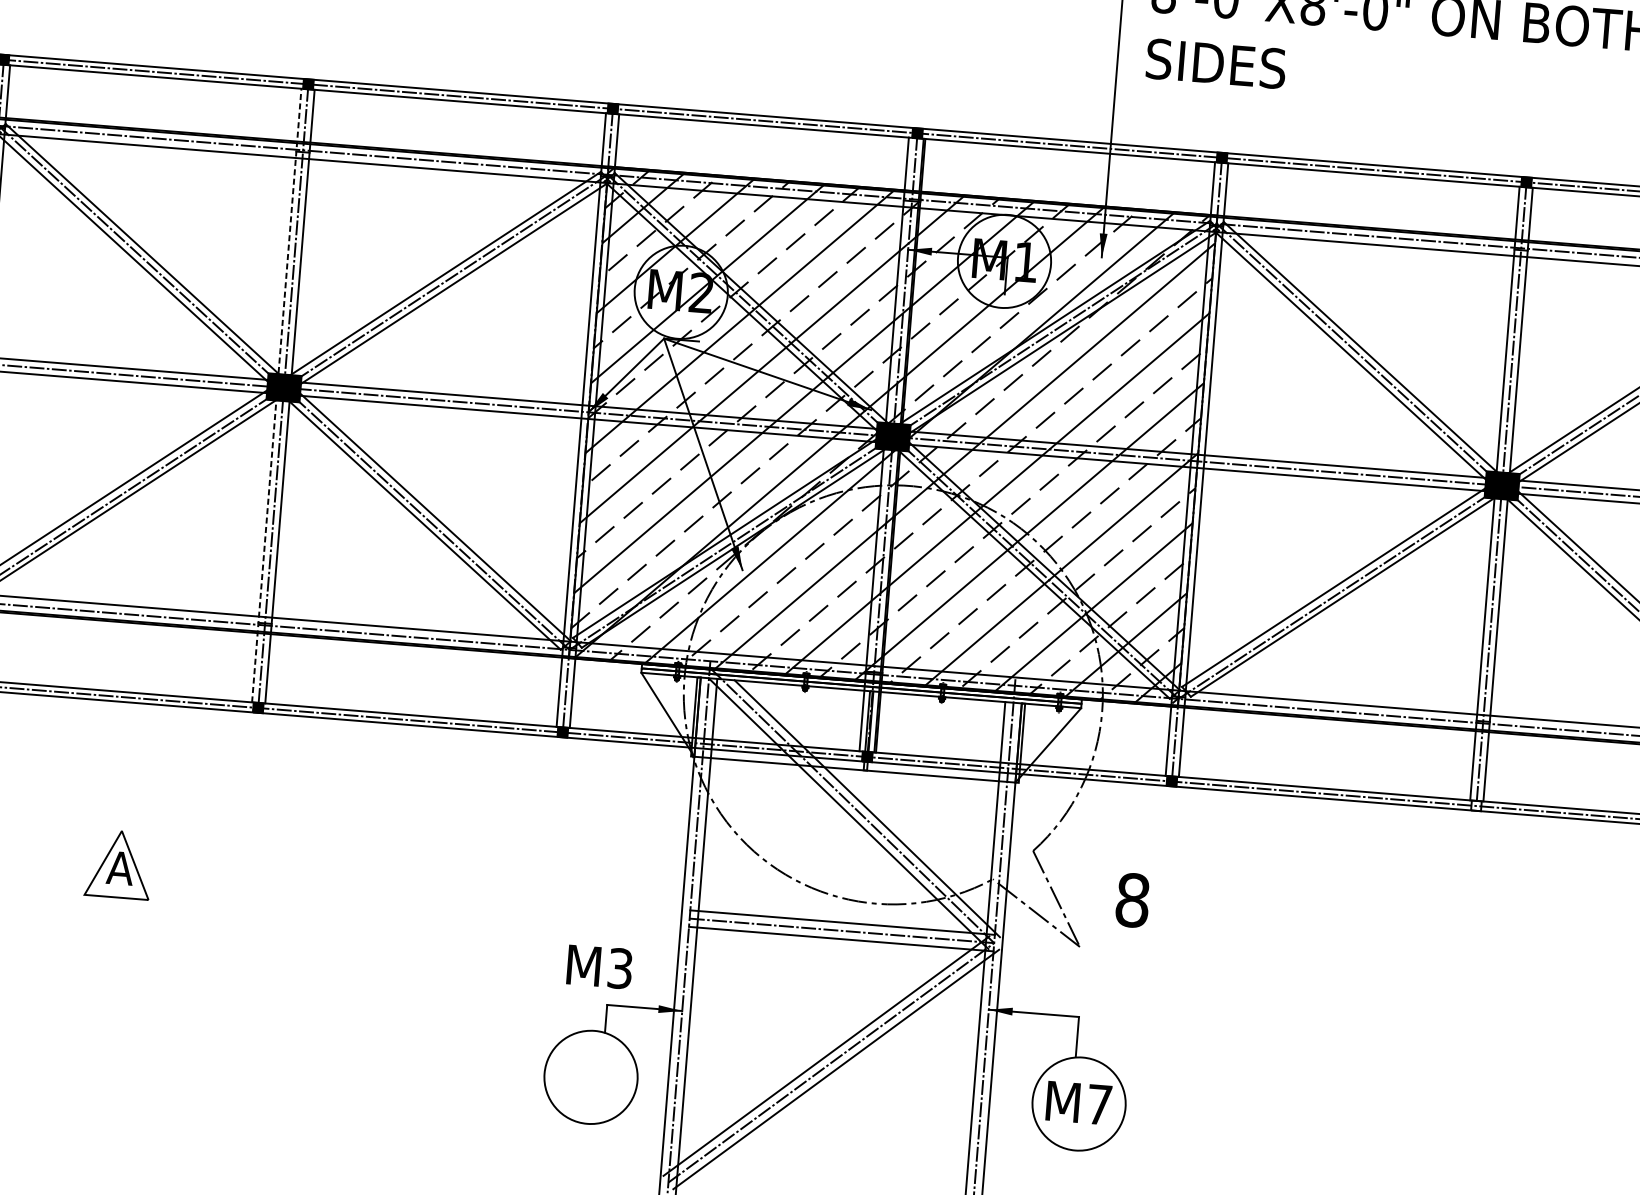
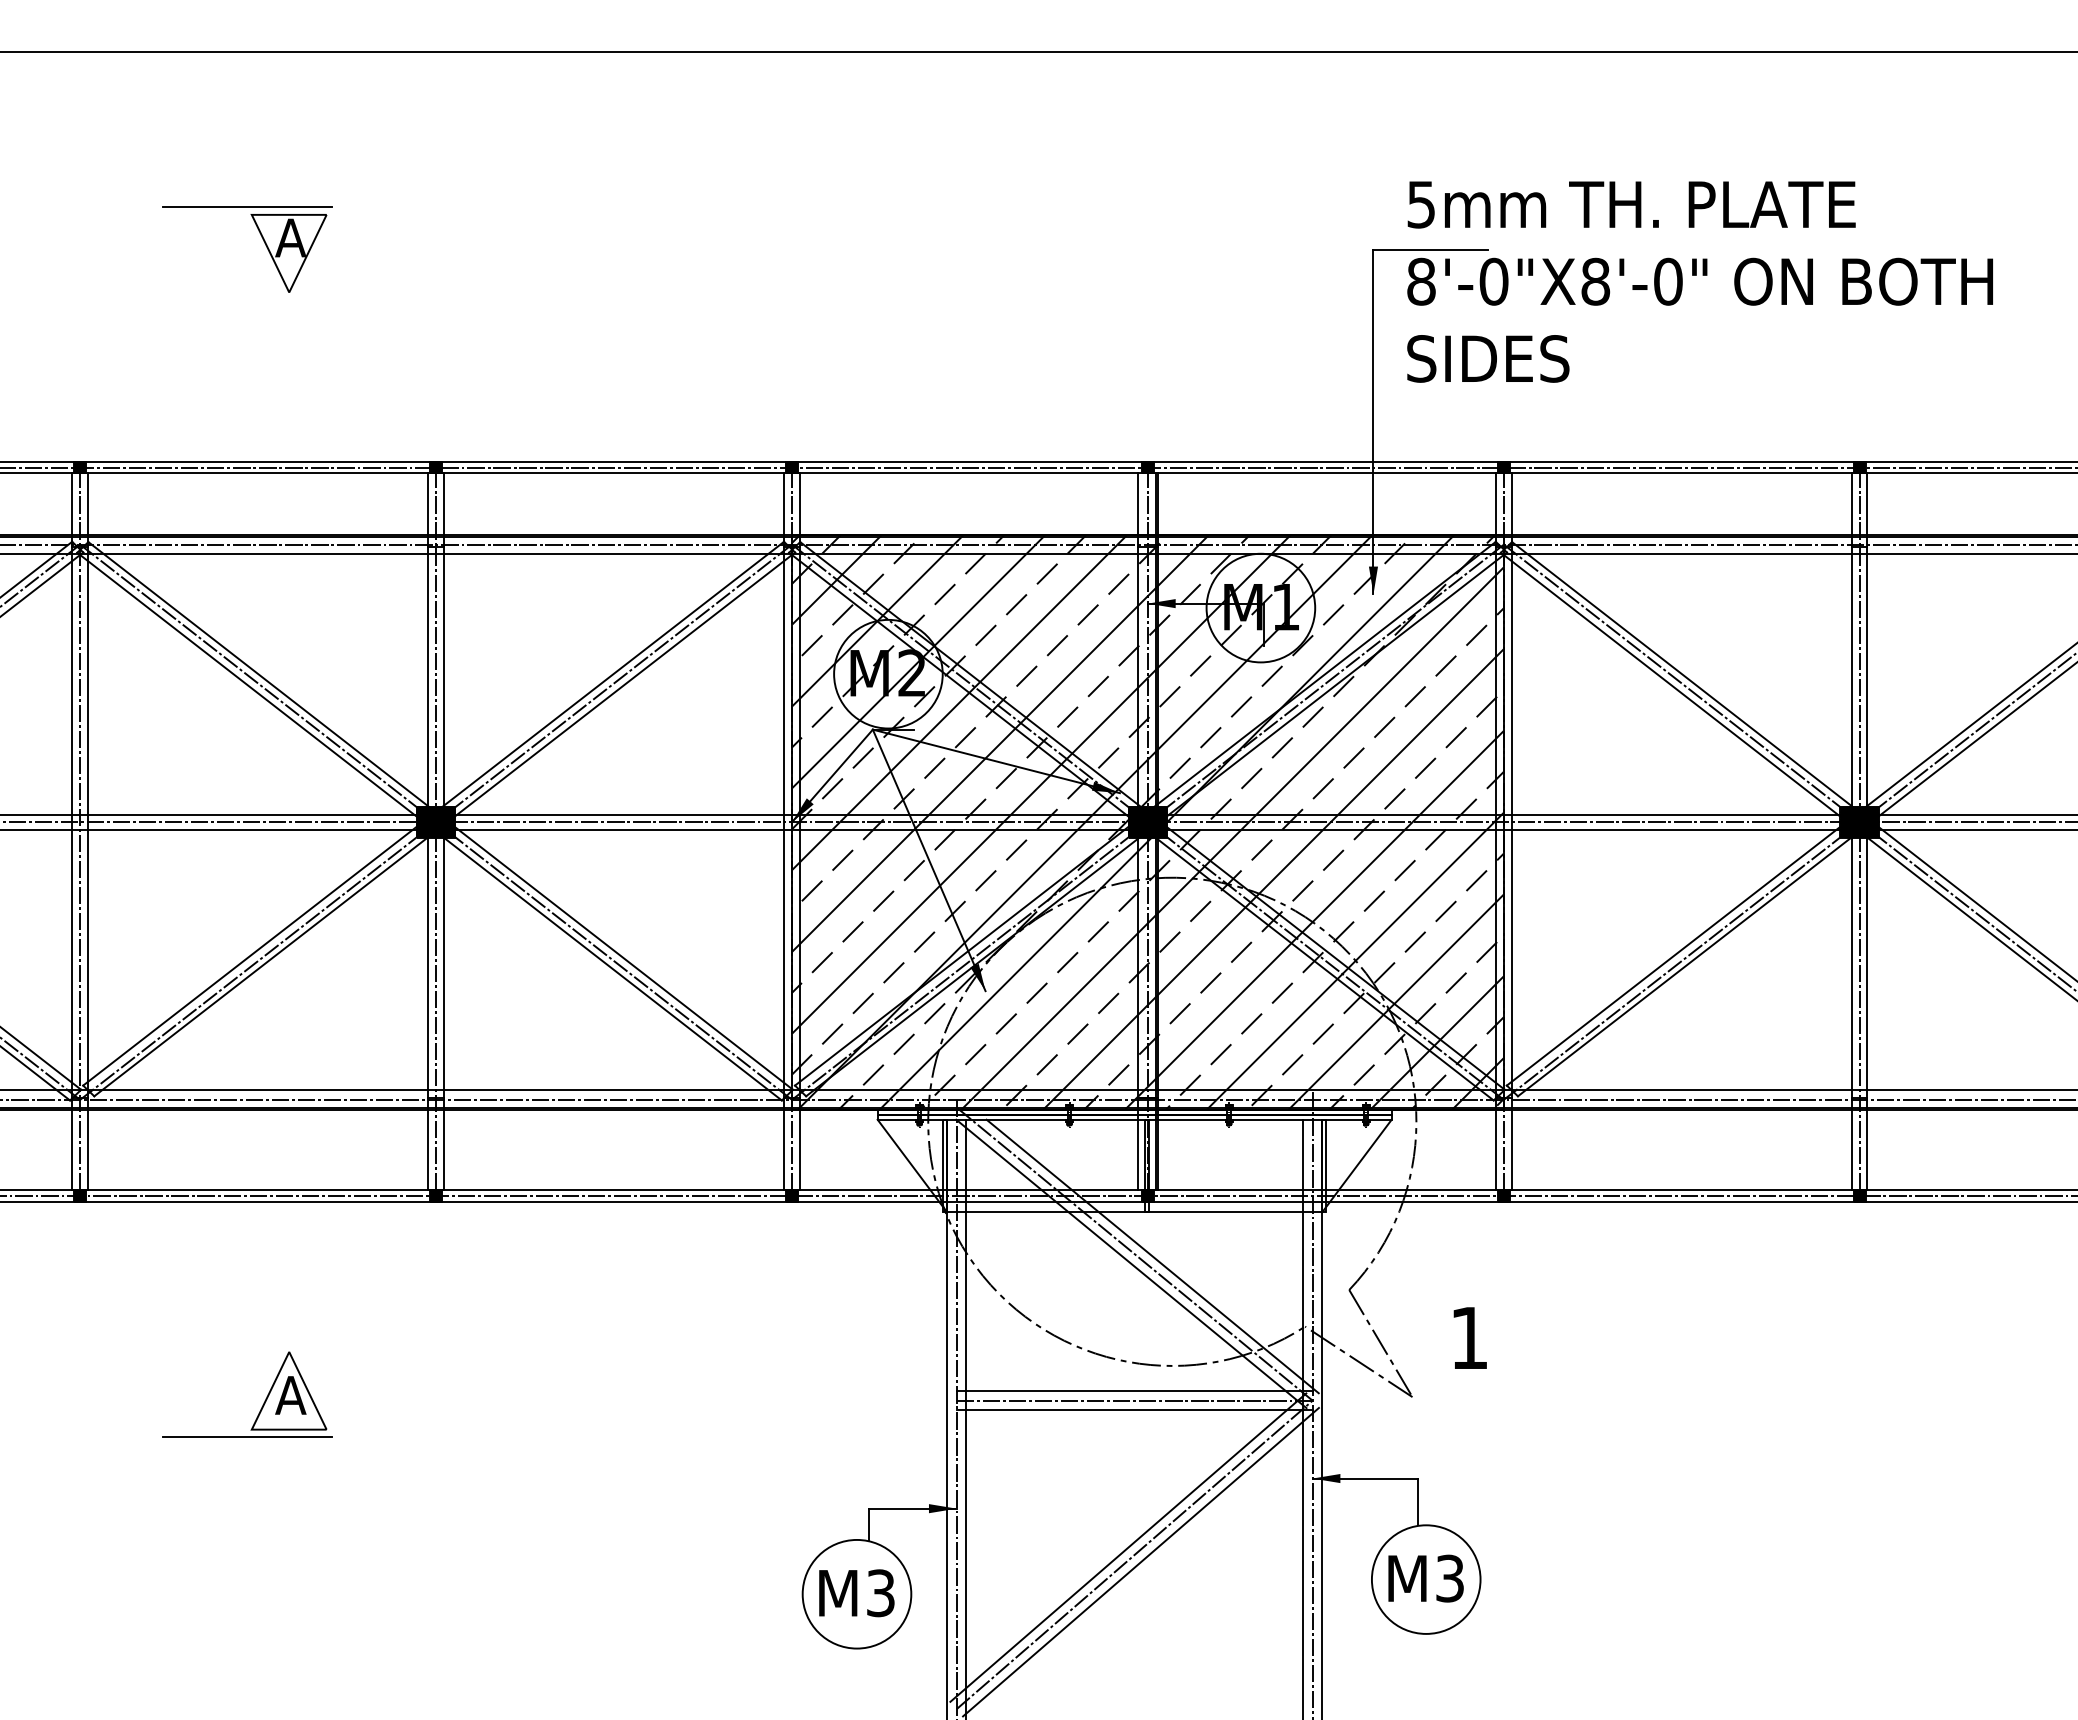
line: (276, 395) -> (428, 831), dashed -> solid
hatch: (1476, 806) -> (1859, 1196), added
text: (1132, 900) -> (1469, 1338), 8 -> 1
line: (79, 901) -> (246, 1437), added
text: (599, 967) -> (856, 1593), moved
text: (1099, 1104) -> (1449, 1578), M7 -> M3

